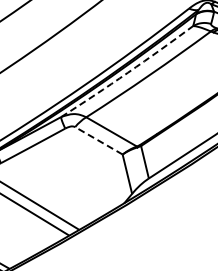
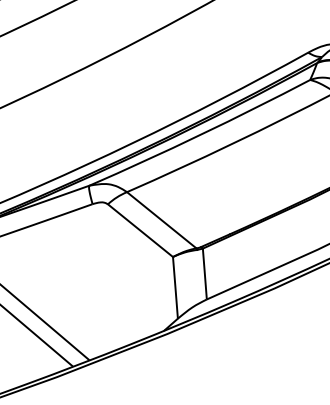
arc: (128, 72) -> (201, 134), dashed -> solid
line: (98, 140) -> (139, 230), dashed -> solid

